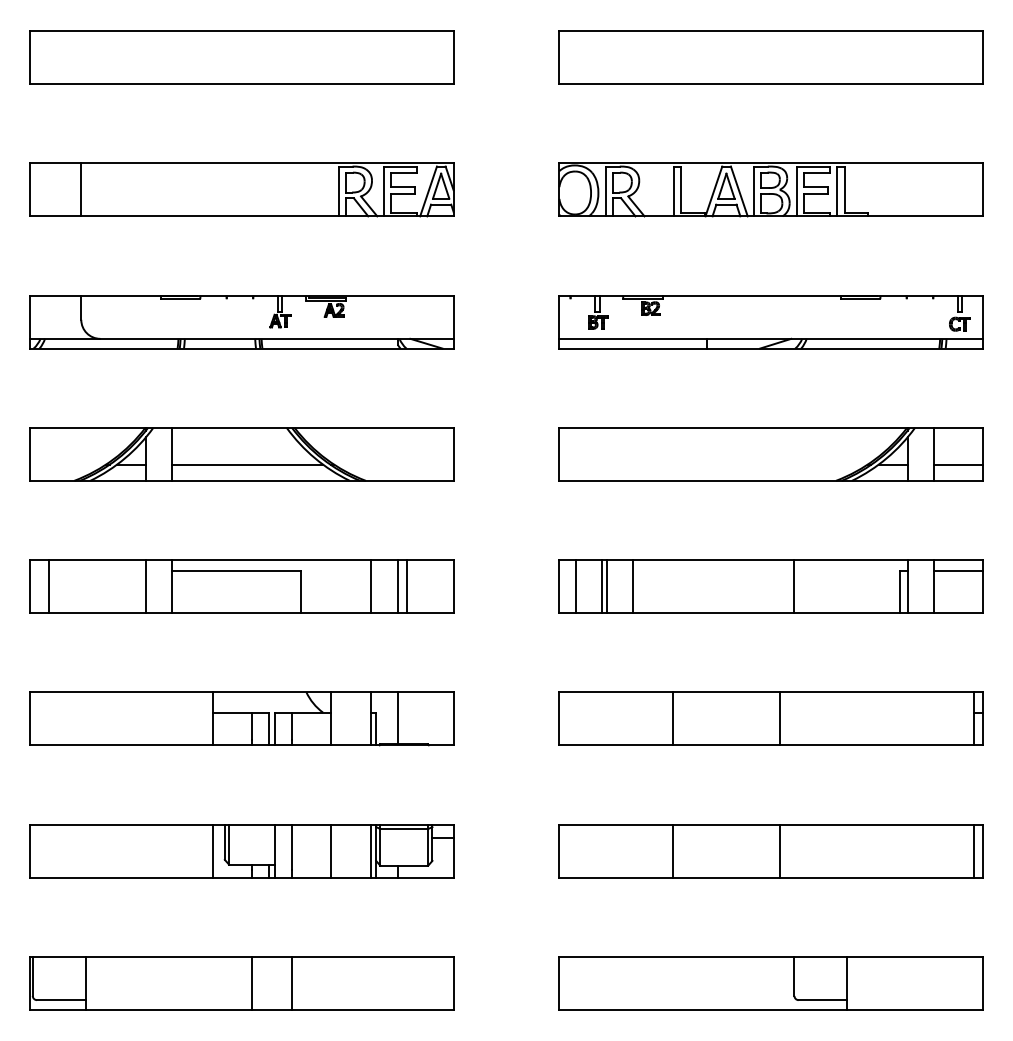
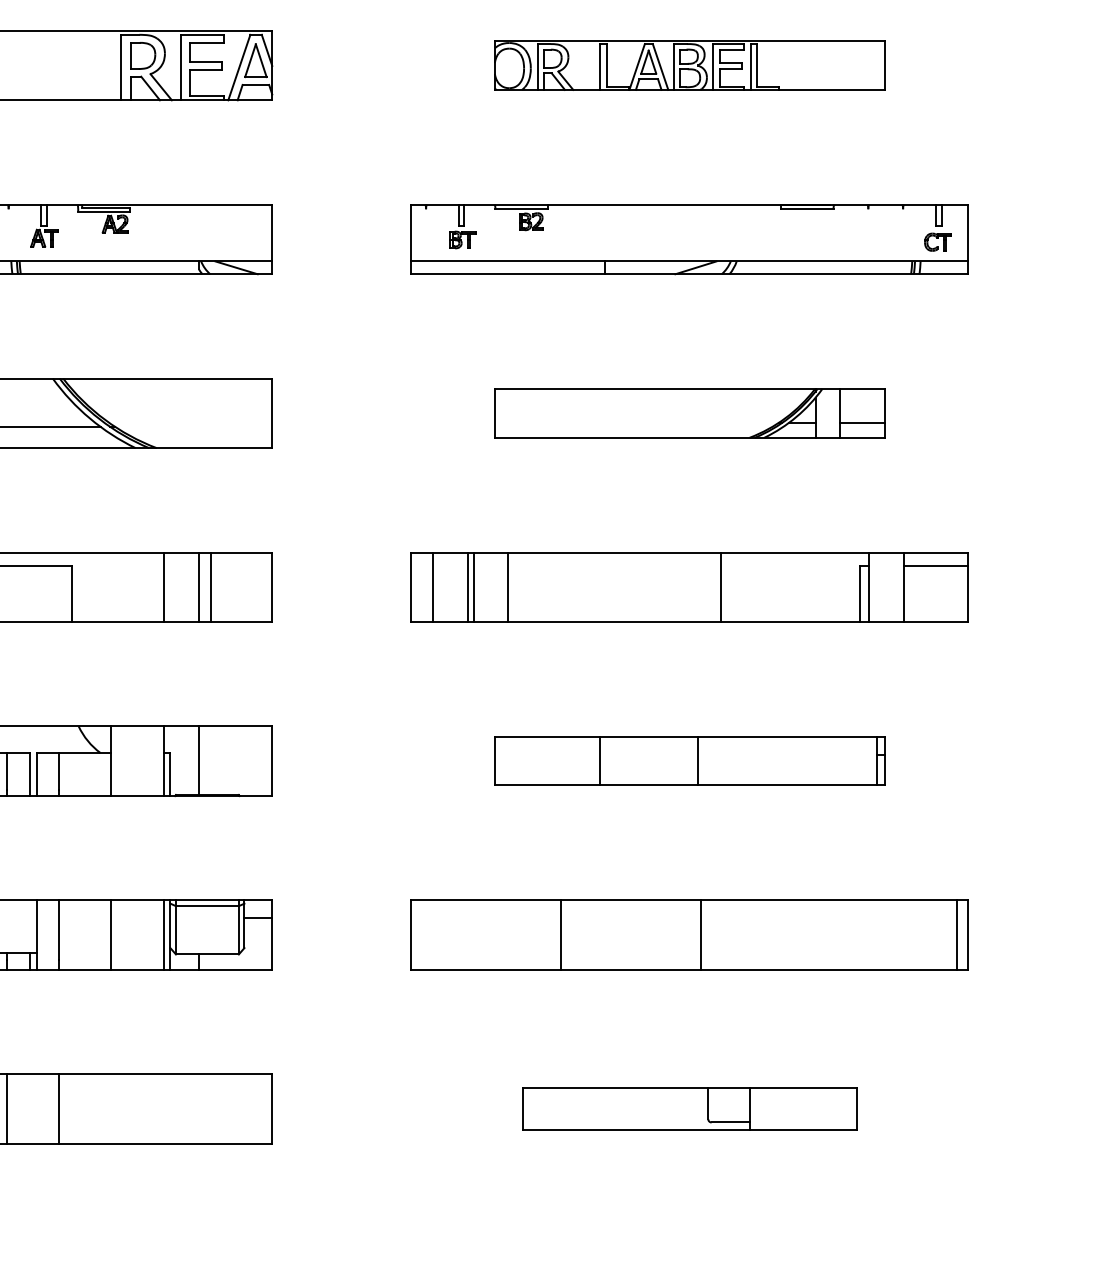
part: (770, 189) -> (689, 65), size x0.7
part: (770, 454) -> (689, 413), size x0.7
part: (770, 718) -> (689, 760), size x0.7
part: (770, 983) -> (689, 1109), size x0.6

